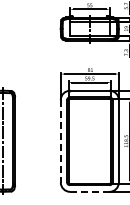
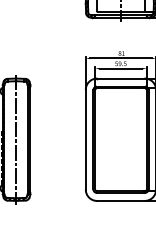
line: (60, 141) -> (85, 140), dashed -> solid
line: (89, 191) -> (120, 200), dashed -> solid

